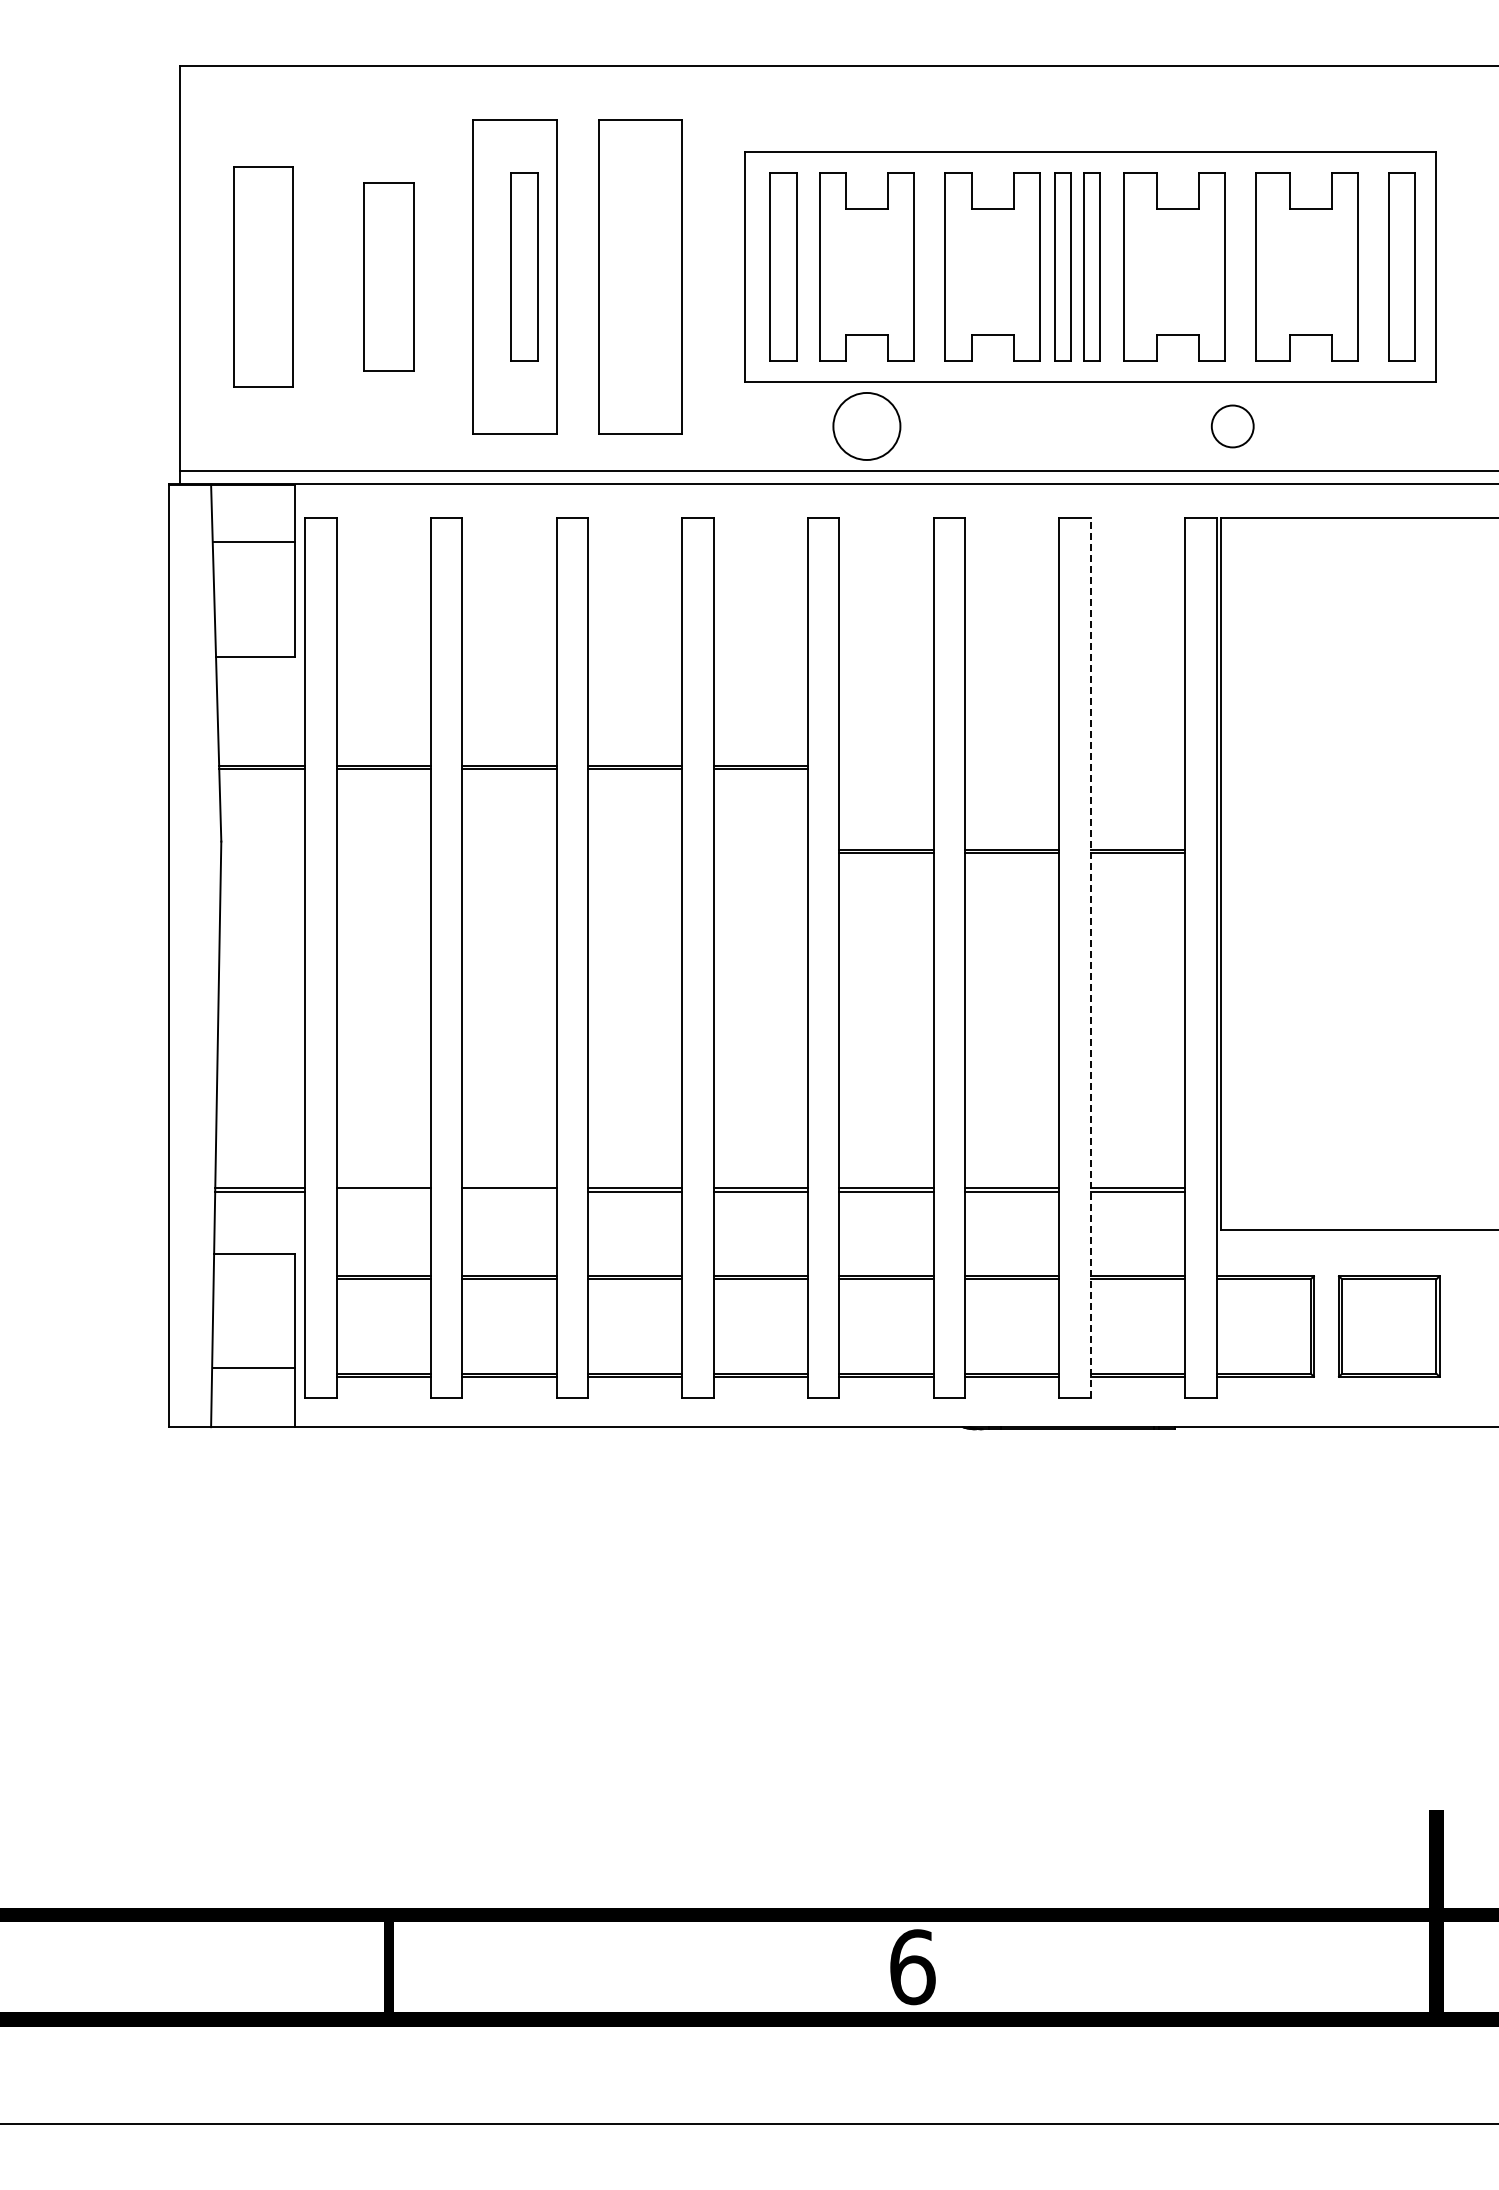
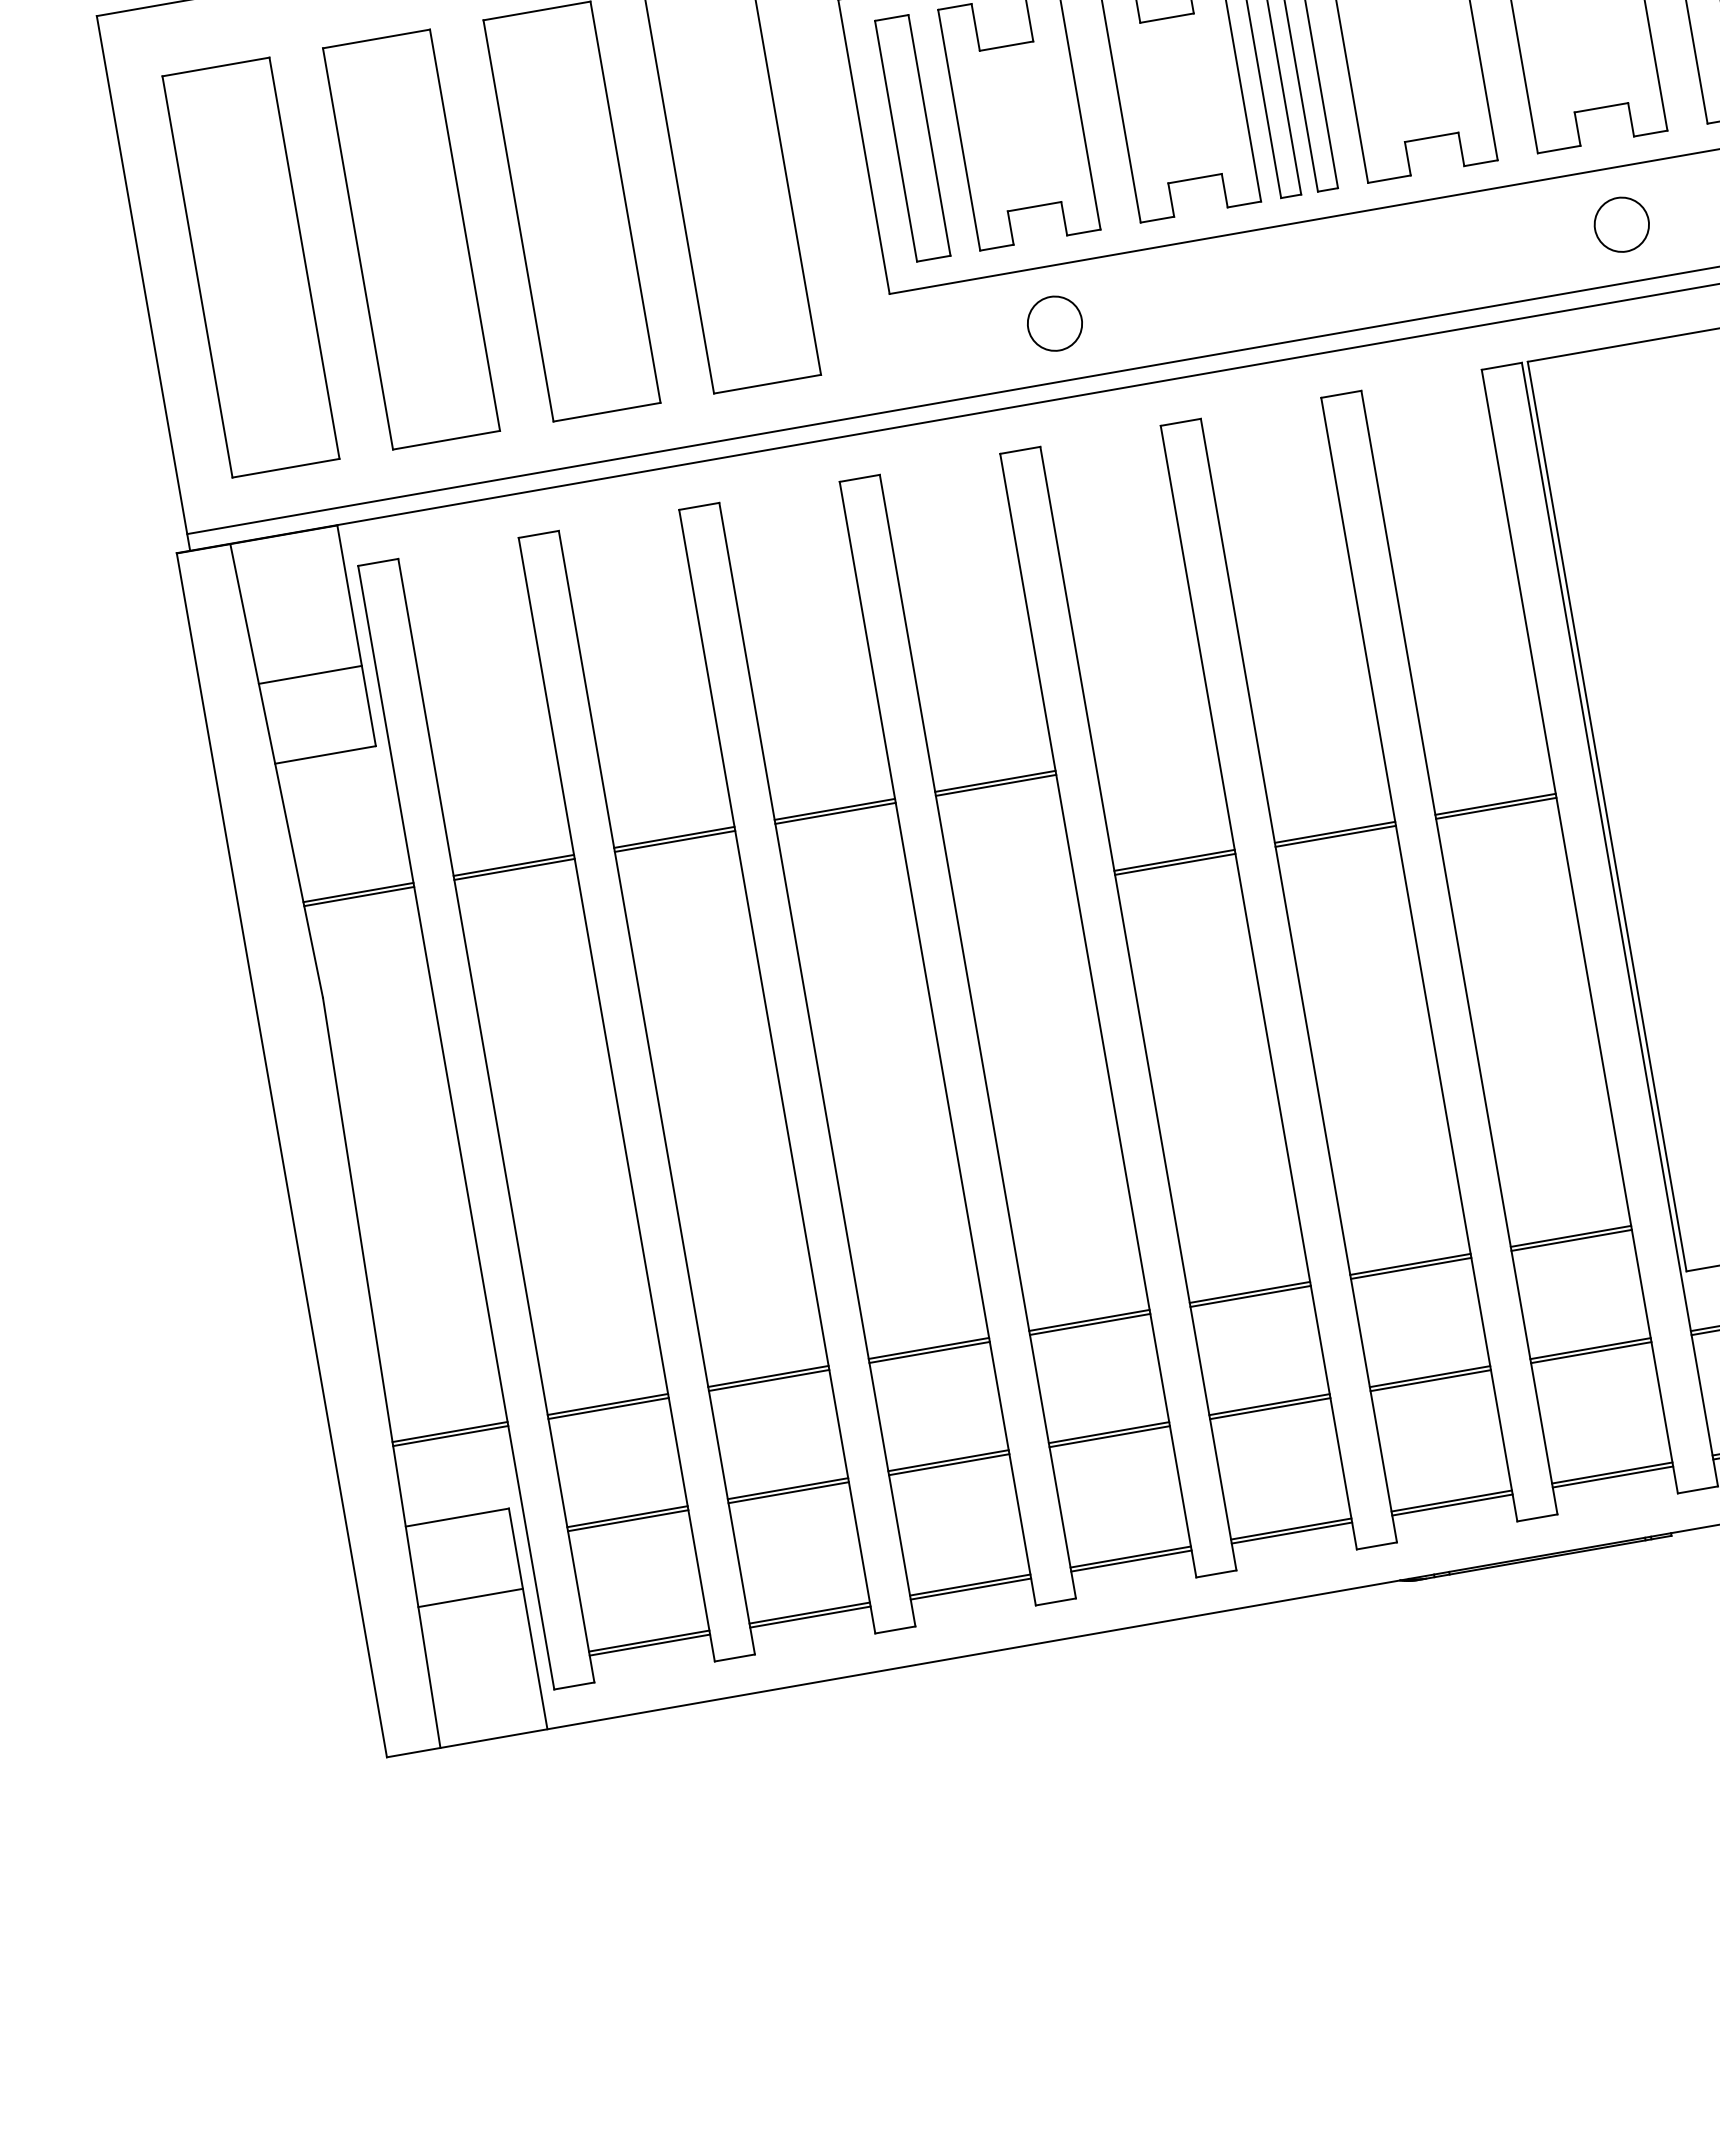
part: (524, 266) -> (582, 195), removed
part: (263, 276) -> (250, 266), size x1.43
part: (388, 276) -> (410, 238), size x1.67
circle: (866, 426) -> (1054, 323), size x0.62
circle: (1232, 426) -> (1621, 224), moved
line: (254, 541) -> (310, 674), moved
line: (1090, 957) -> (1458, 952), dashed -> solid
line: (383, 1191) -> (608, 1408), added
line: (509, 1191) -> (769, 1380), added
line: (253, 1368) -> (470, 1598), moved

